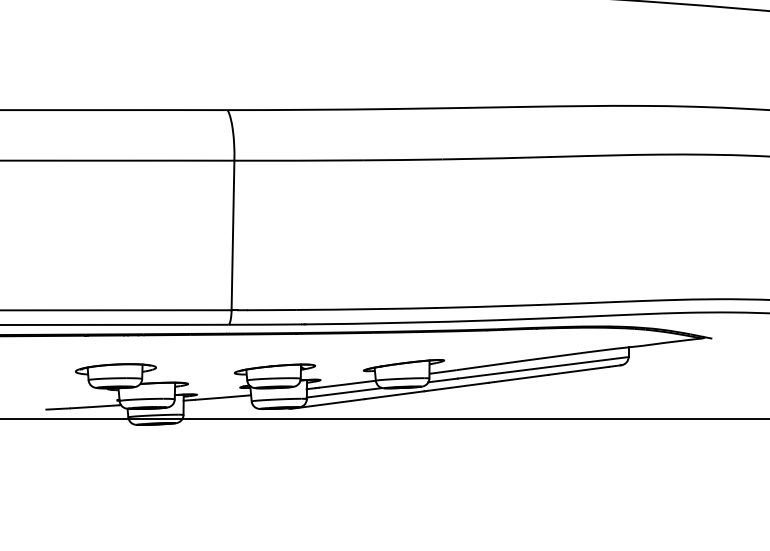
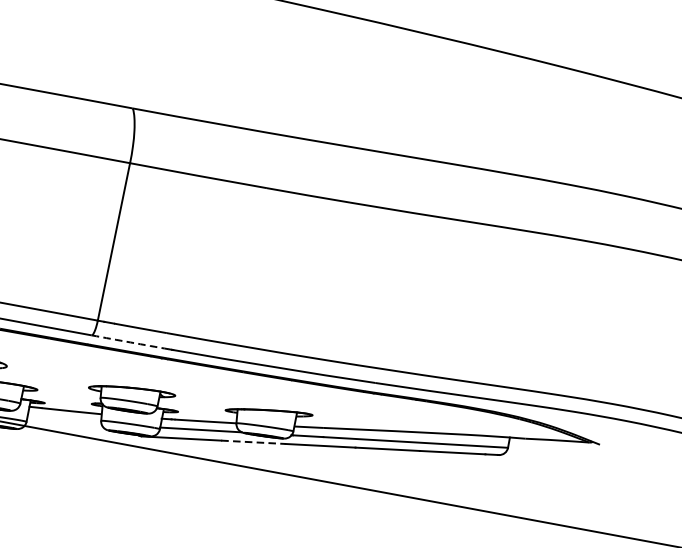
arc: (265, 324) -> (130, 342), solid -> dashed
line: (395, 395) -> (254, 442), solid -> dashed

